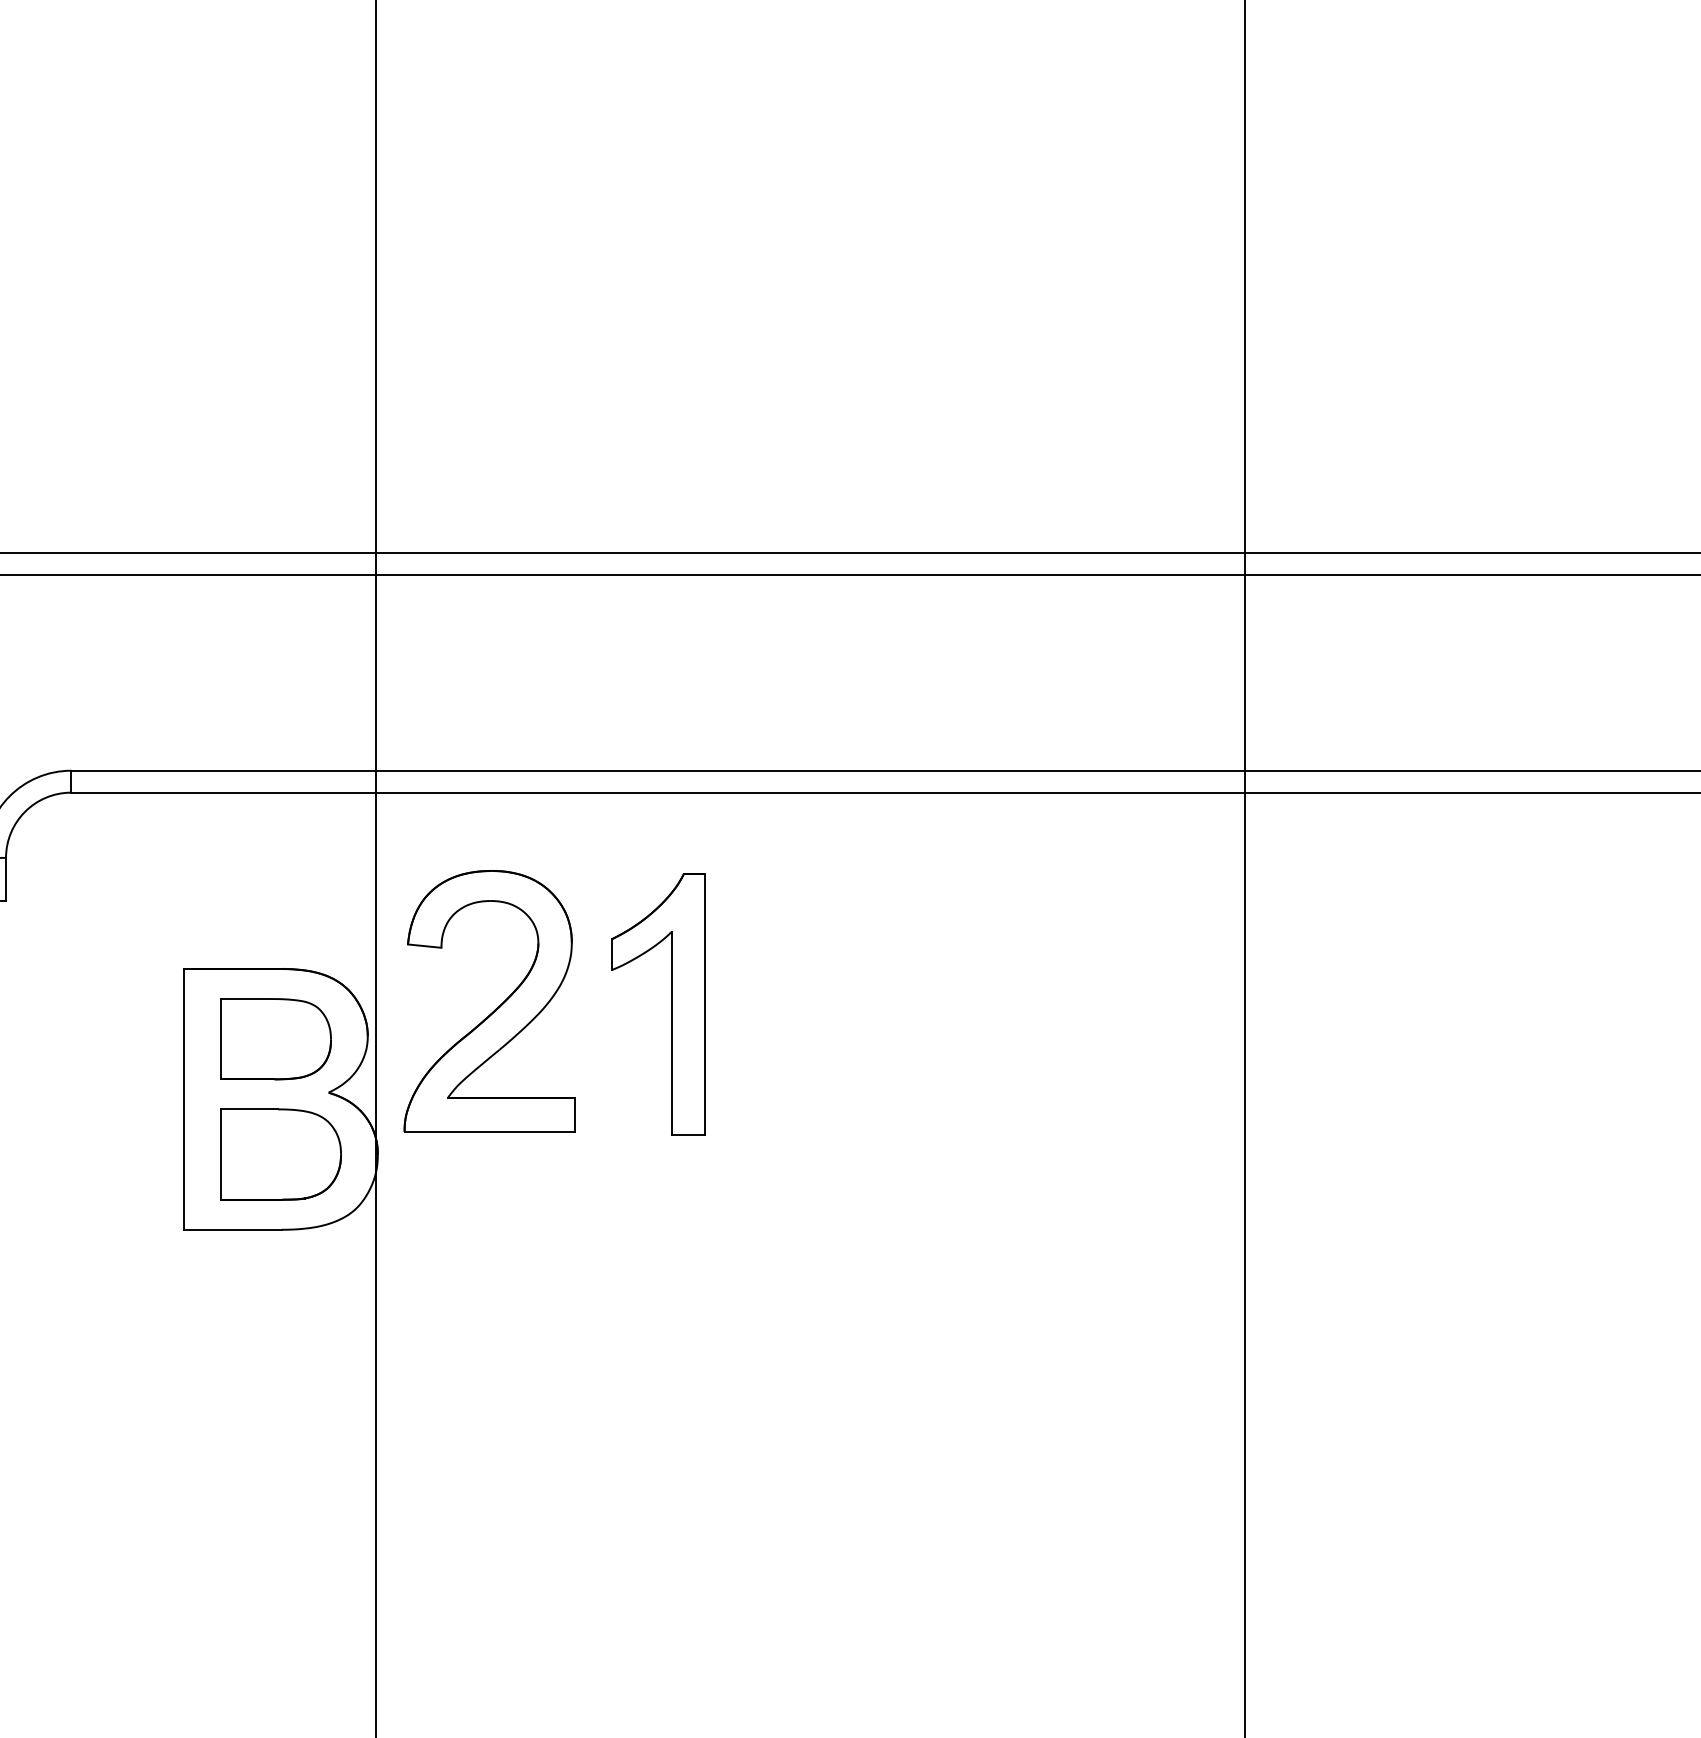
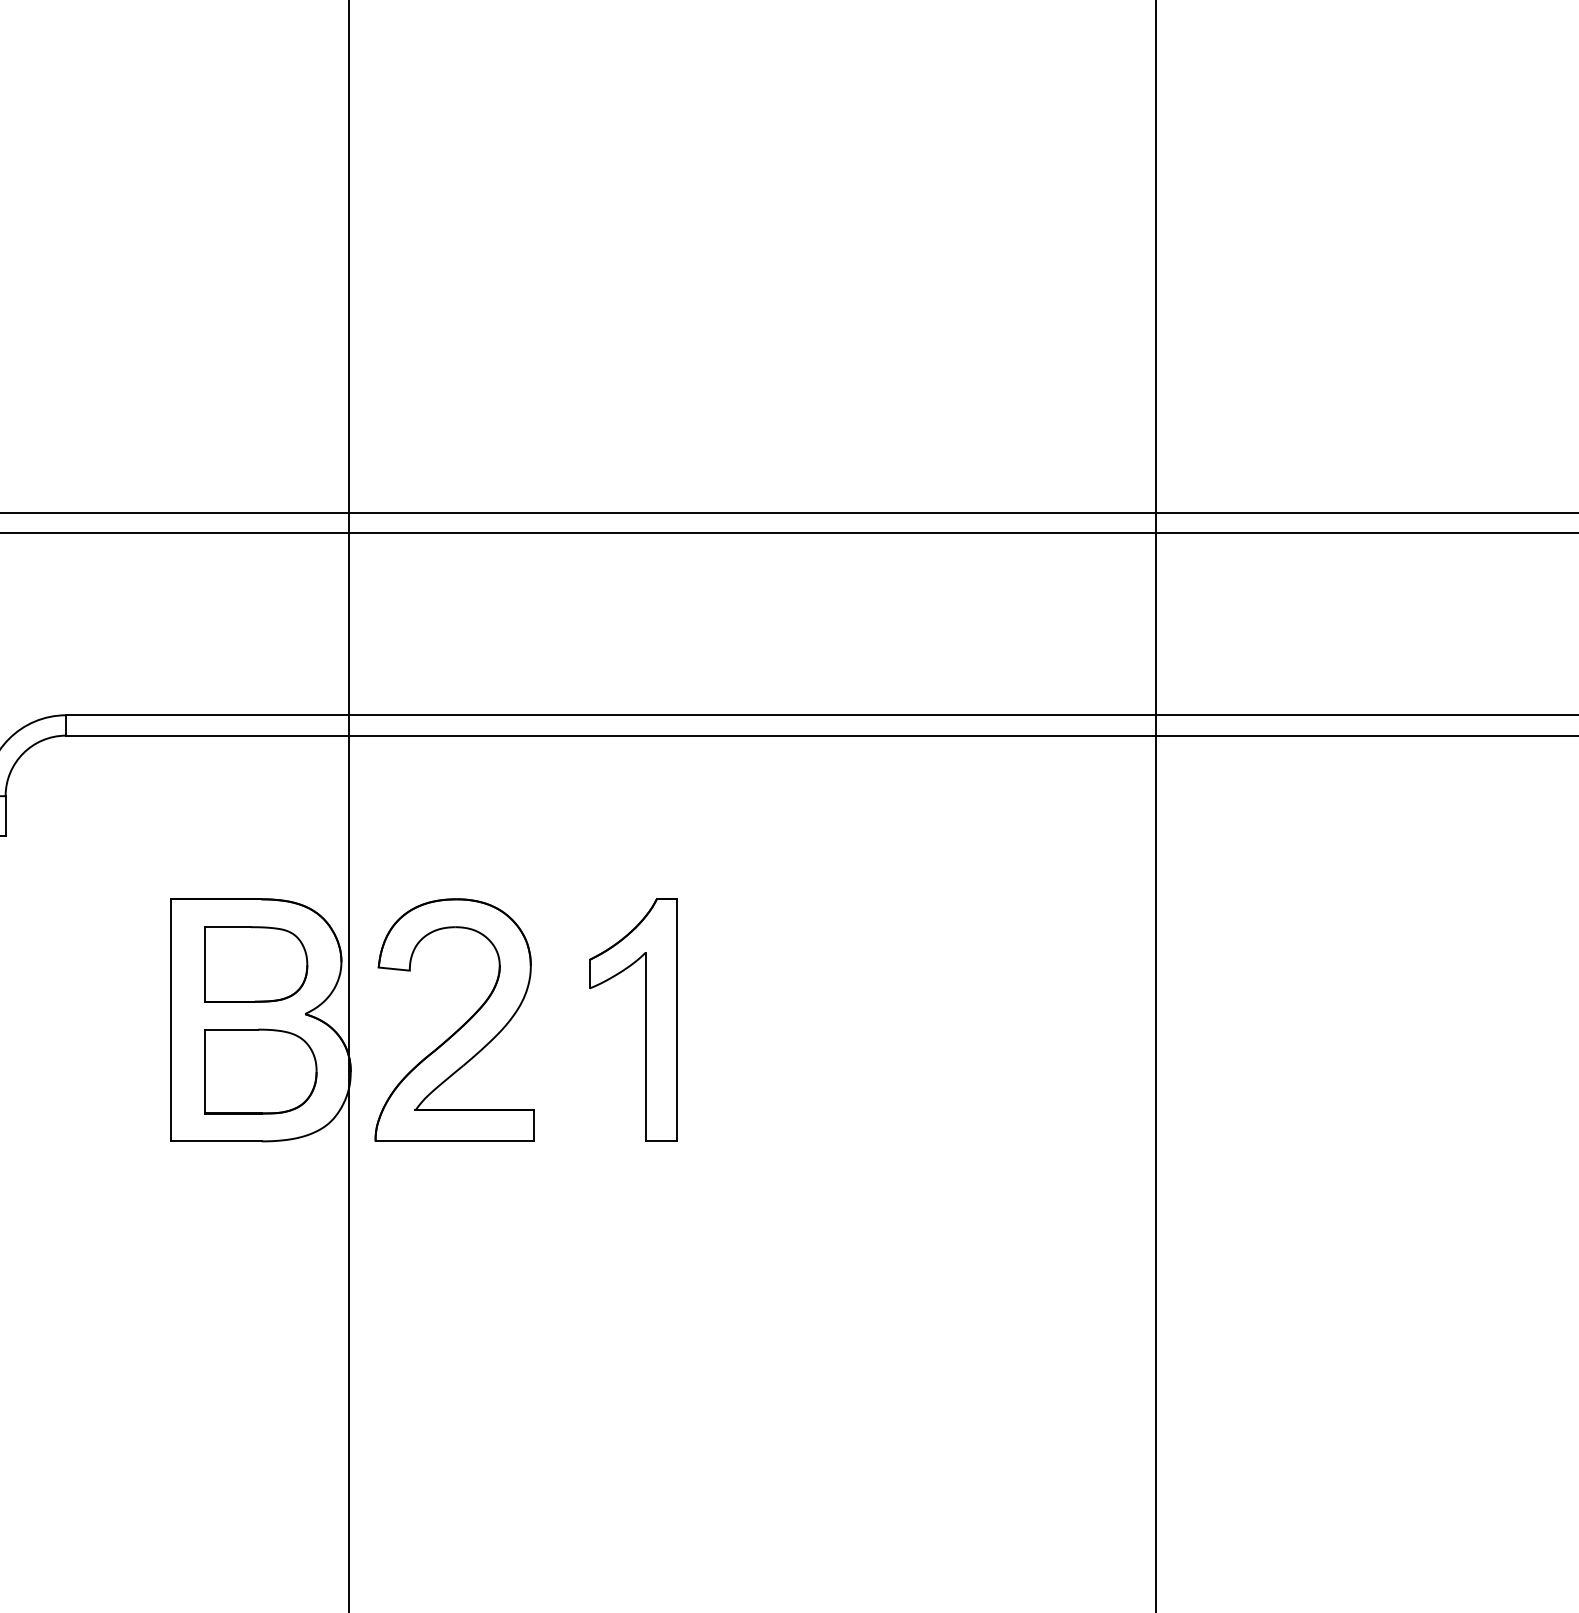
part: (671, 1003) -> (645, 1019), moved
part: (497, 1006) -> (461, 1025), moved

